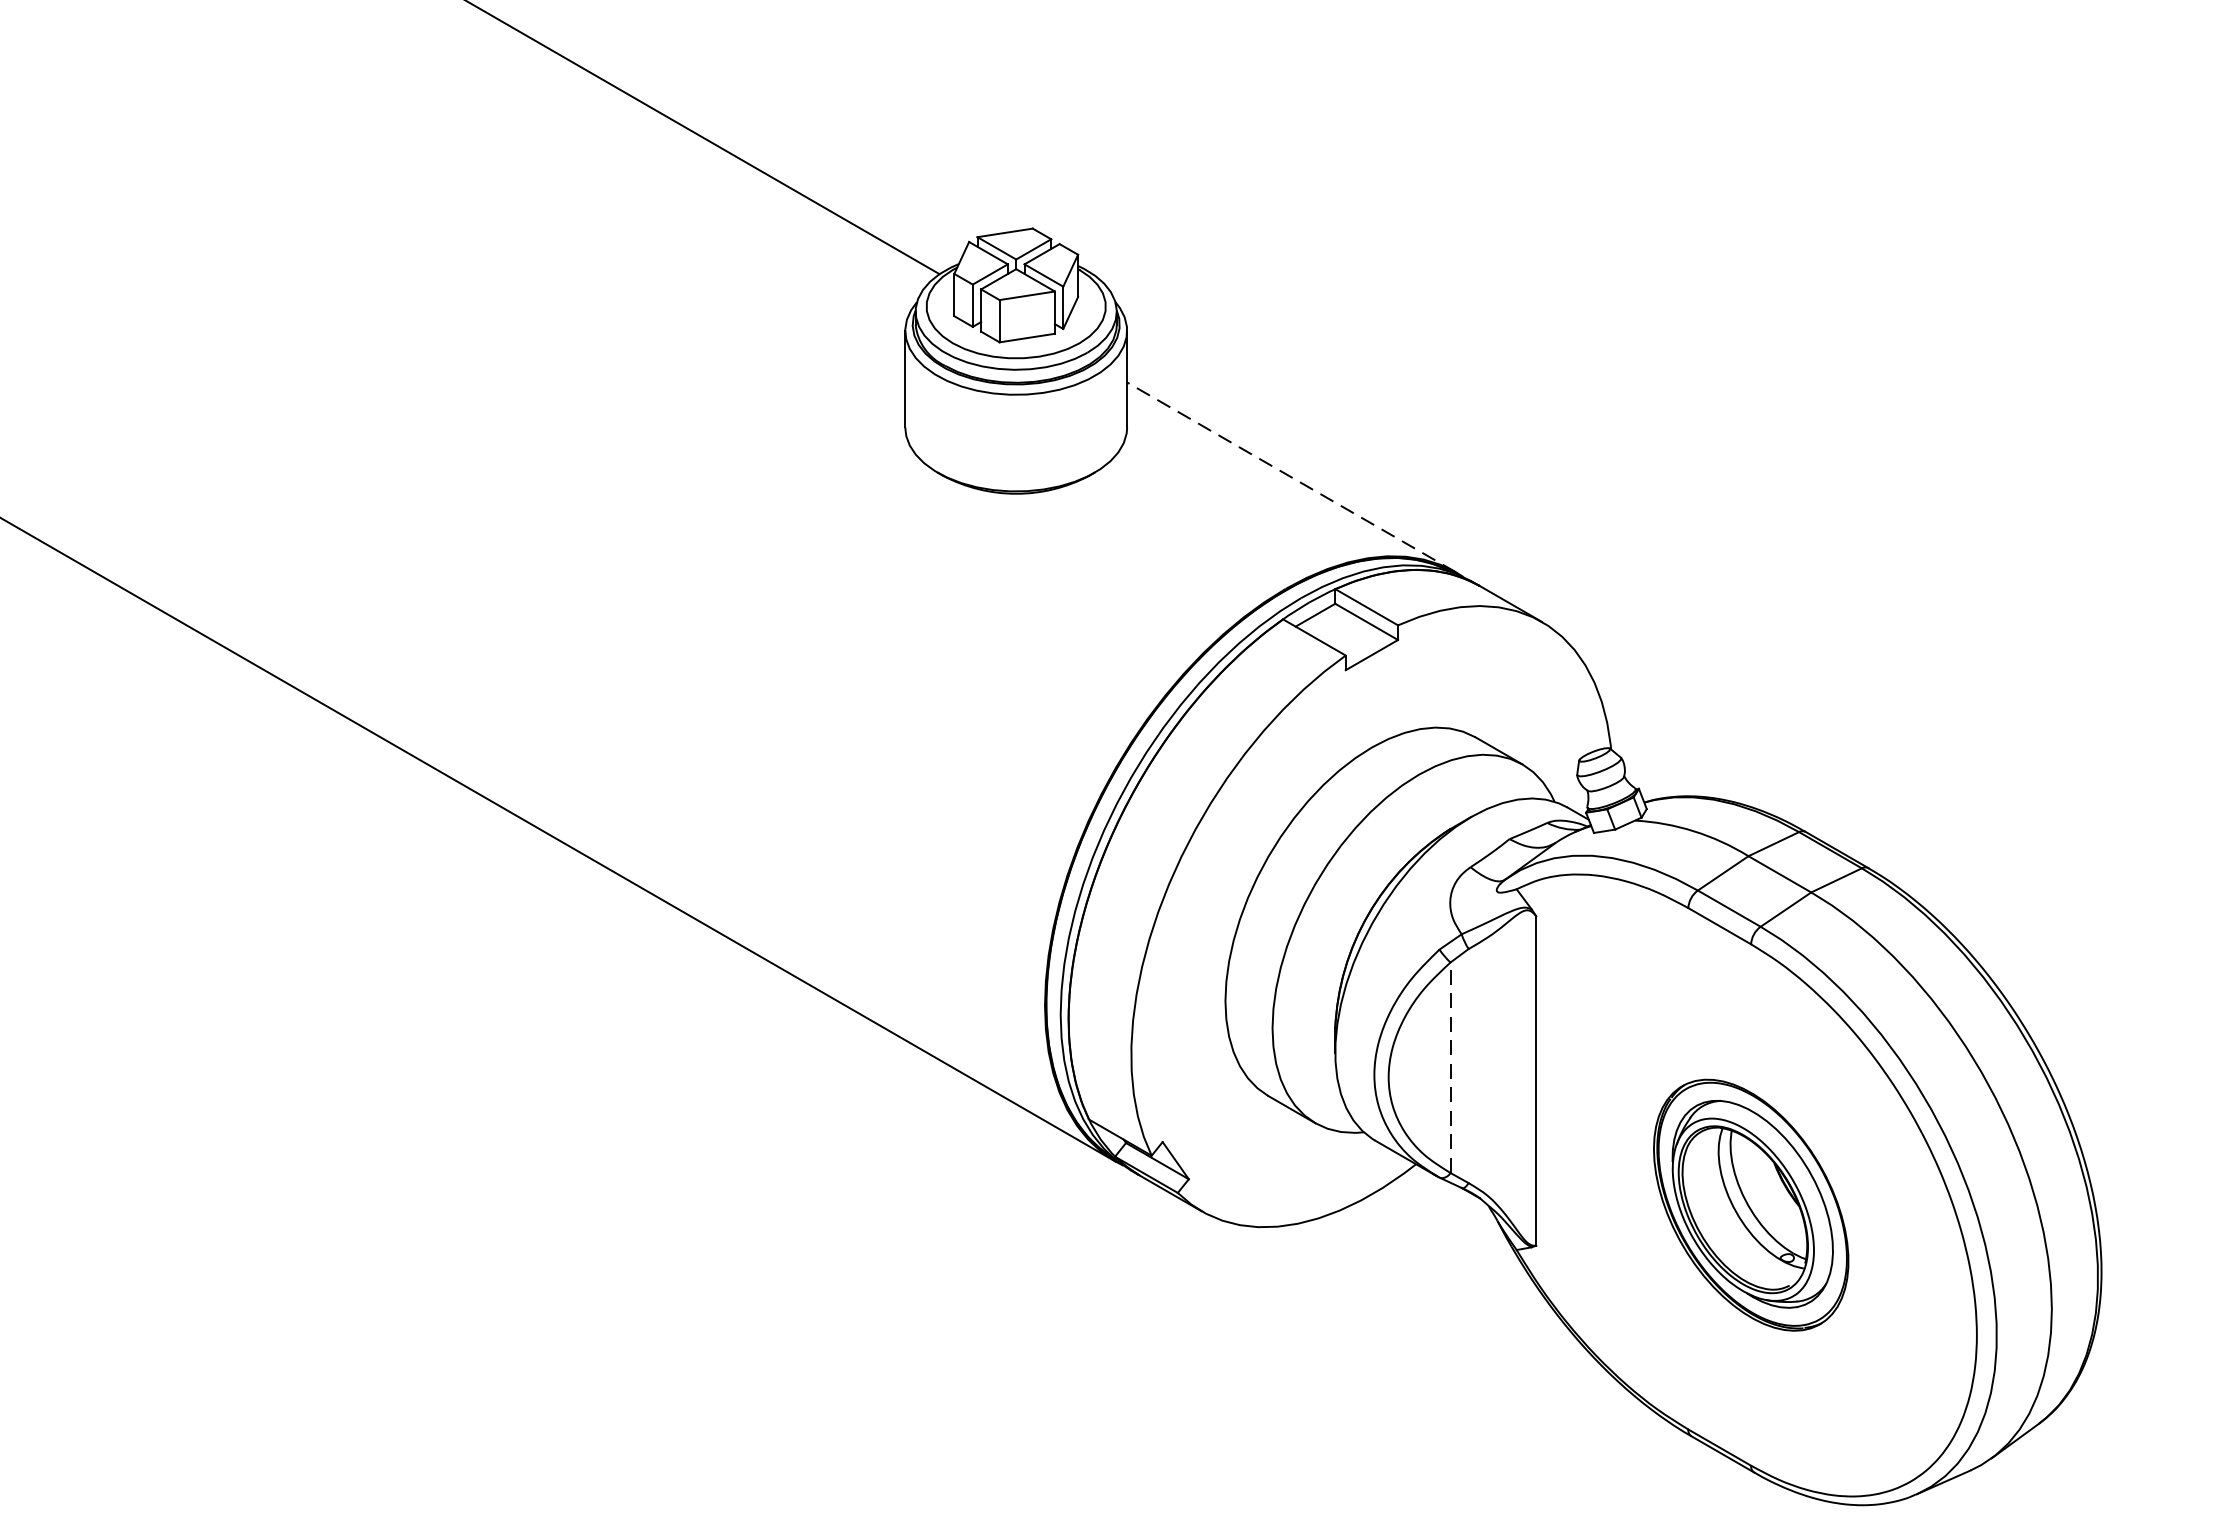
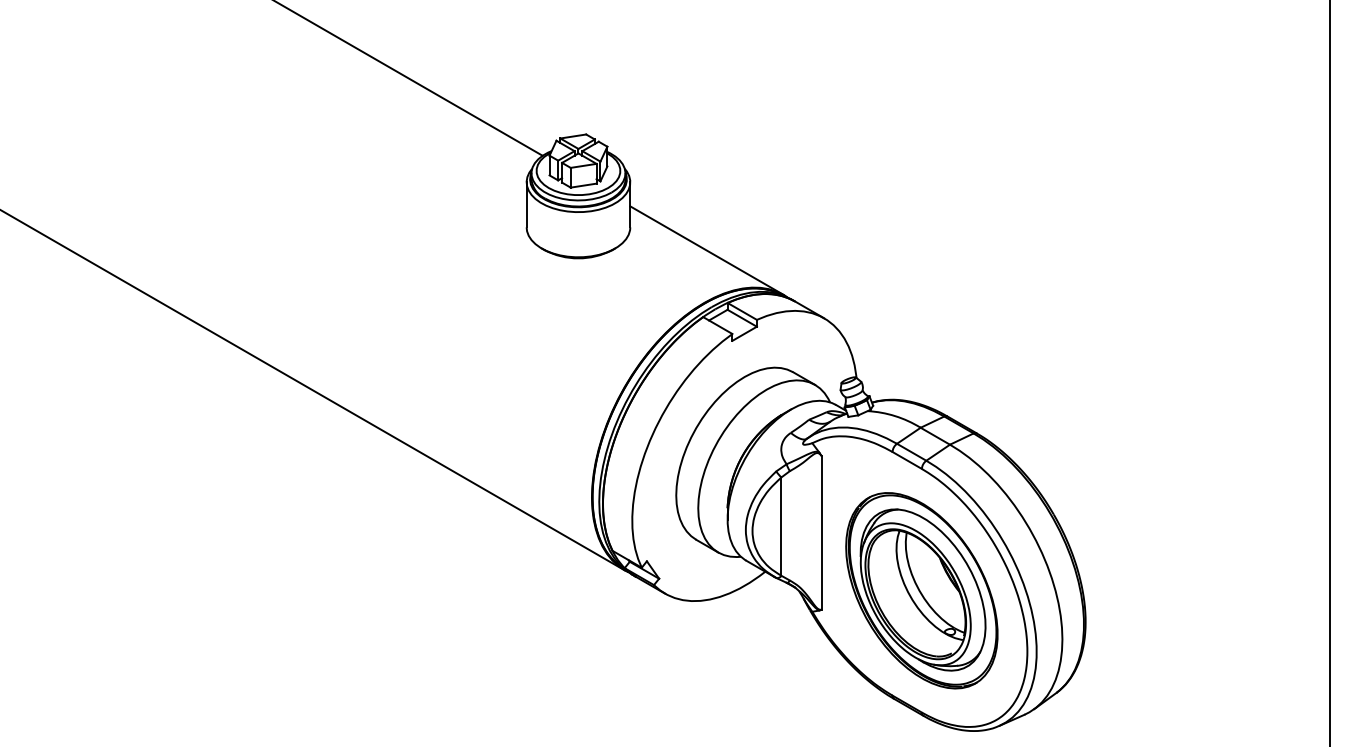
line: (1292, 476) -> (707, 250), dashed -> solid
line: (1450, 1067) -> (781, 526), dashed -> solid
part: (1750, 1204) -> (921, 590), size x1.67

